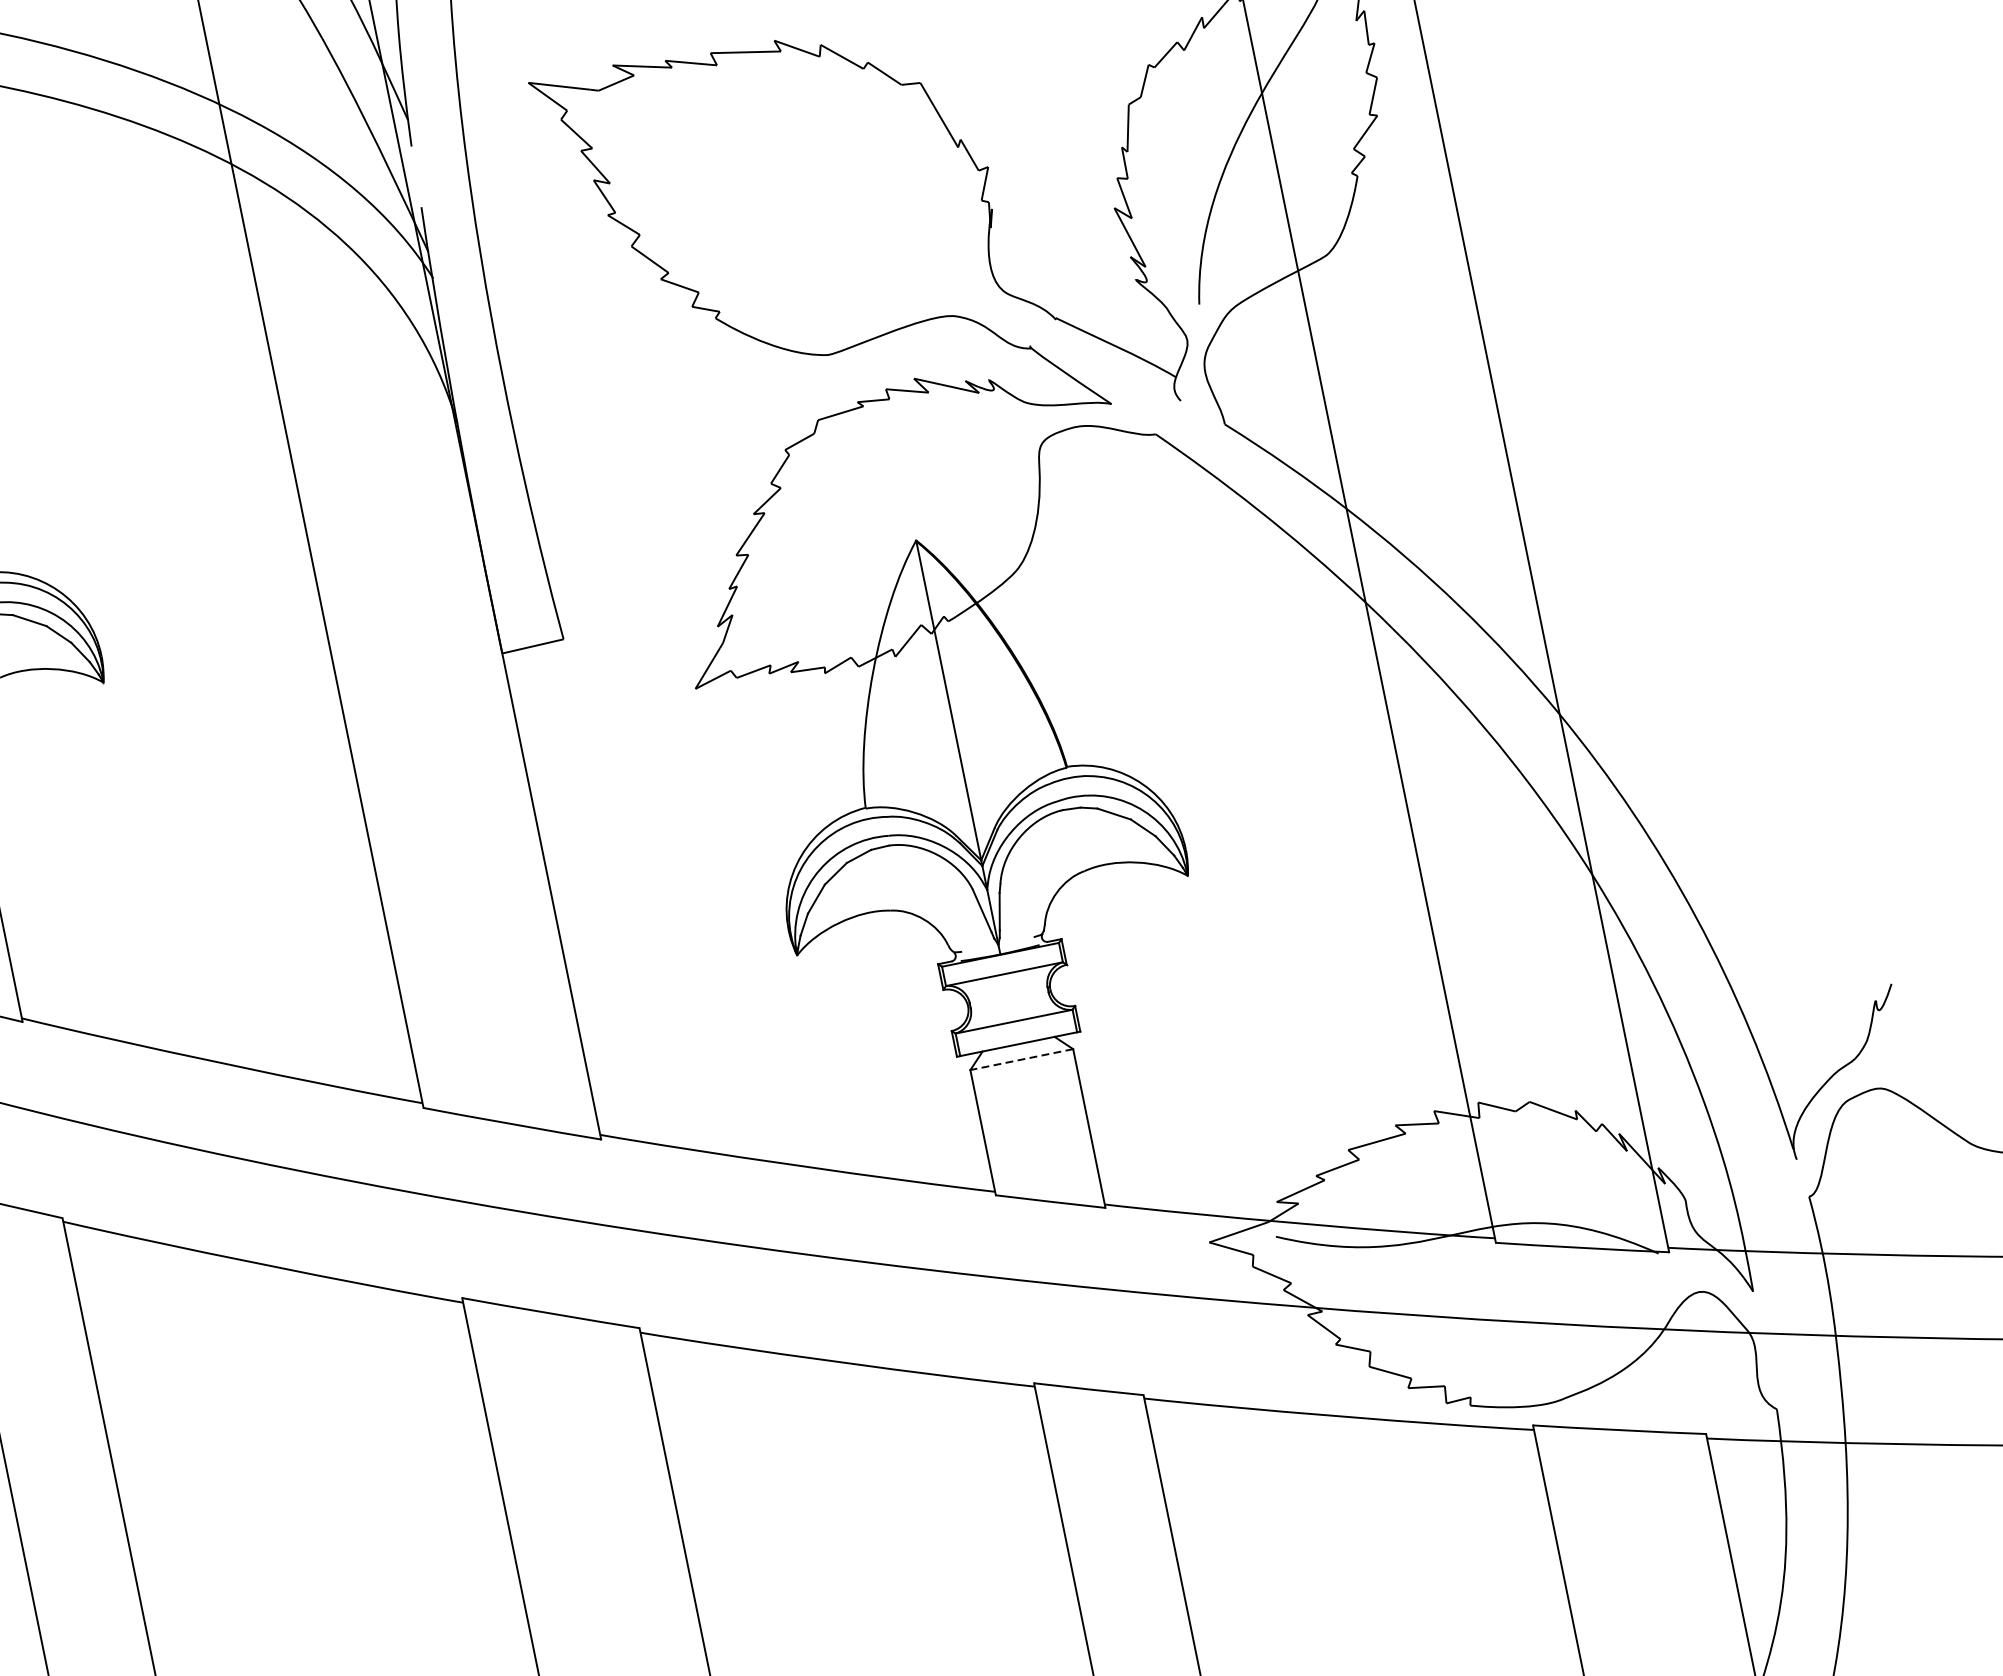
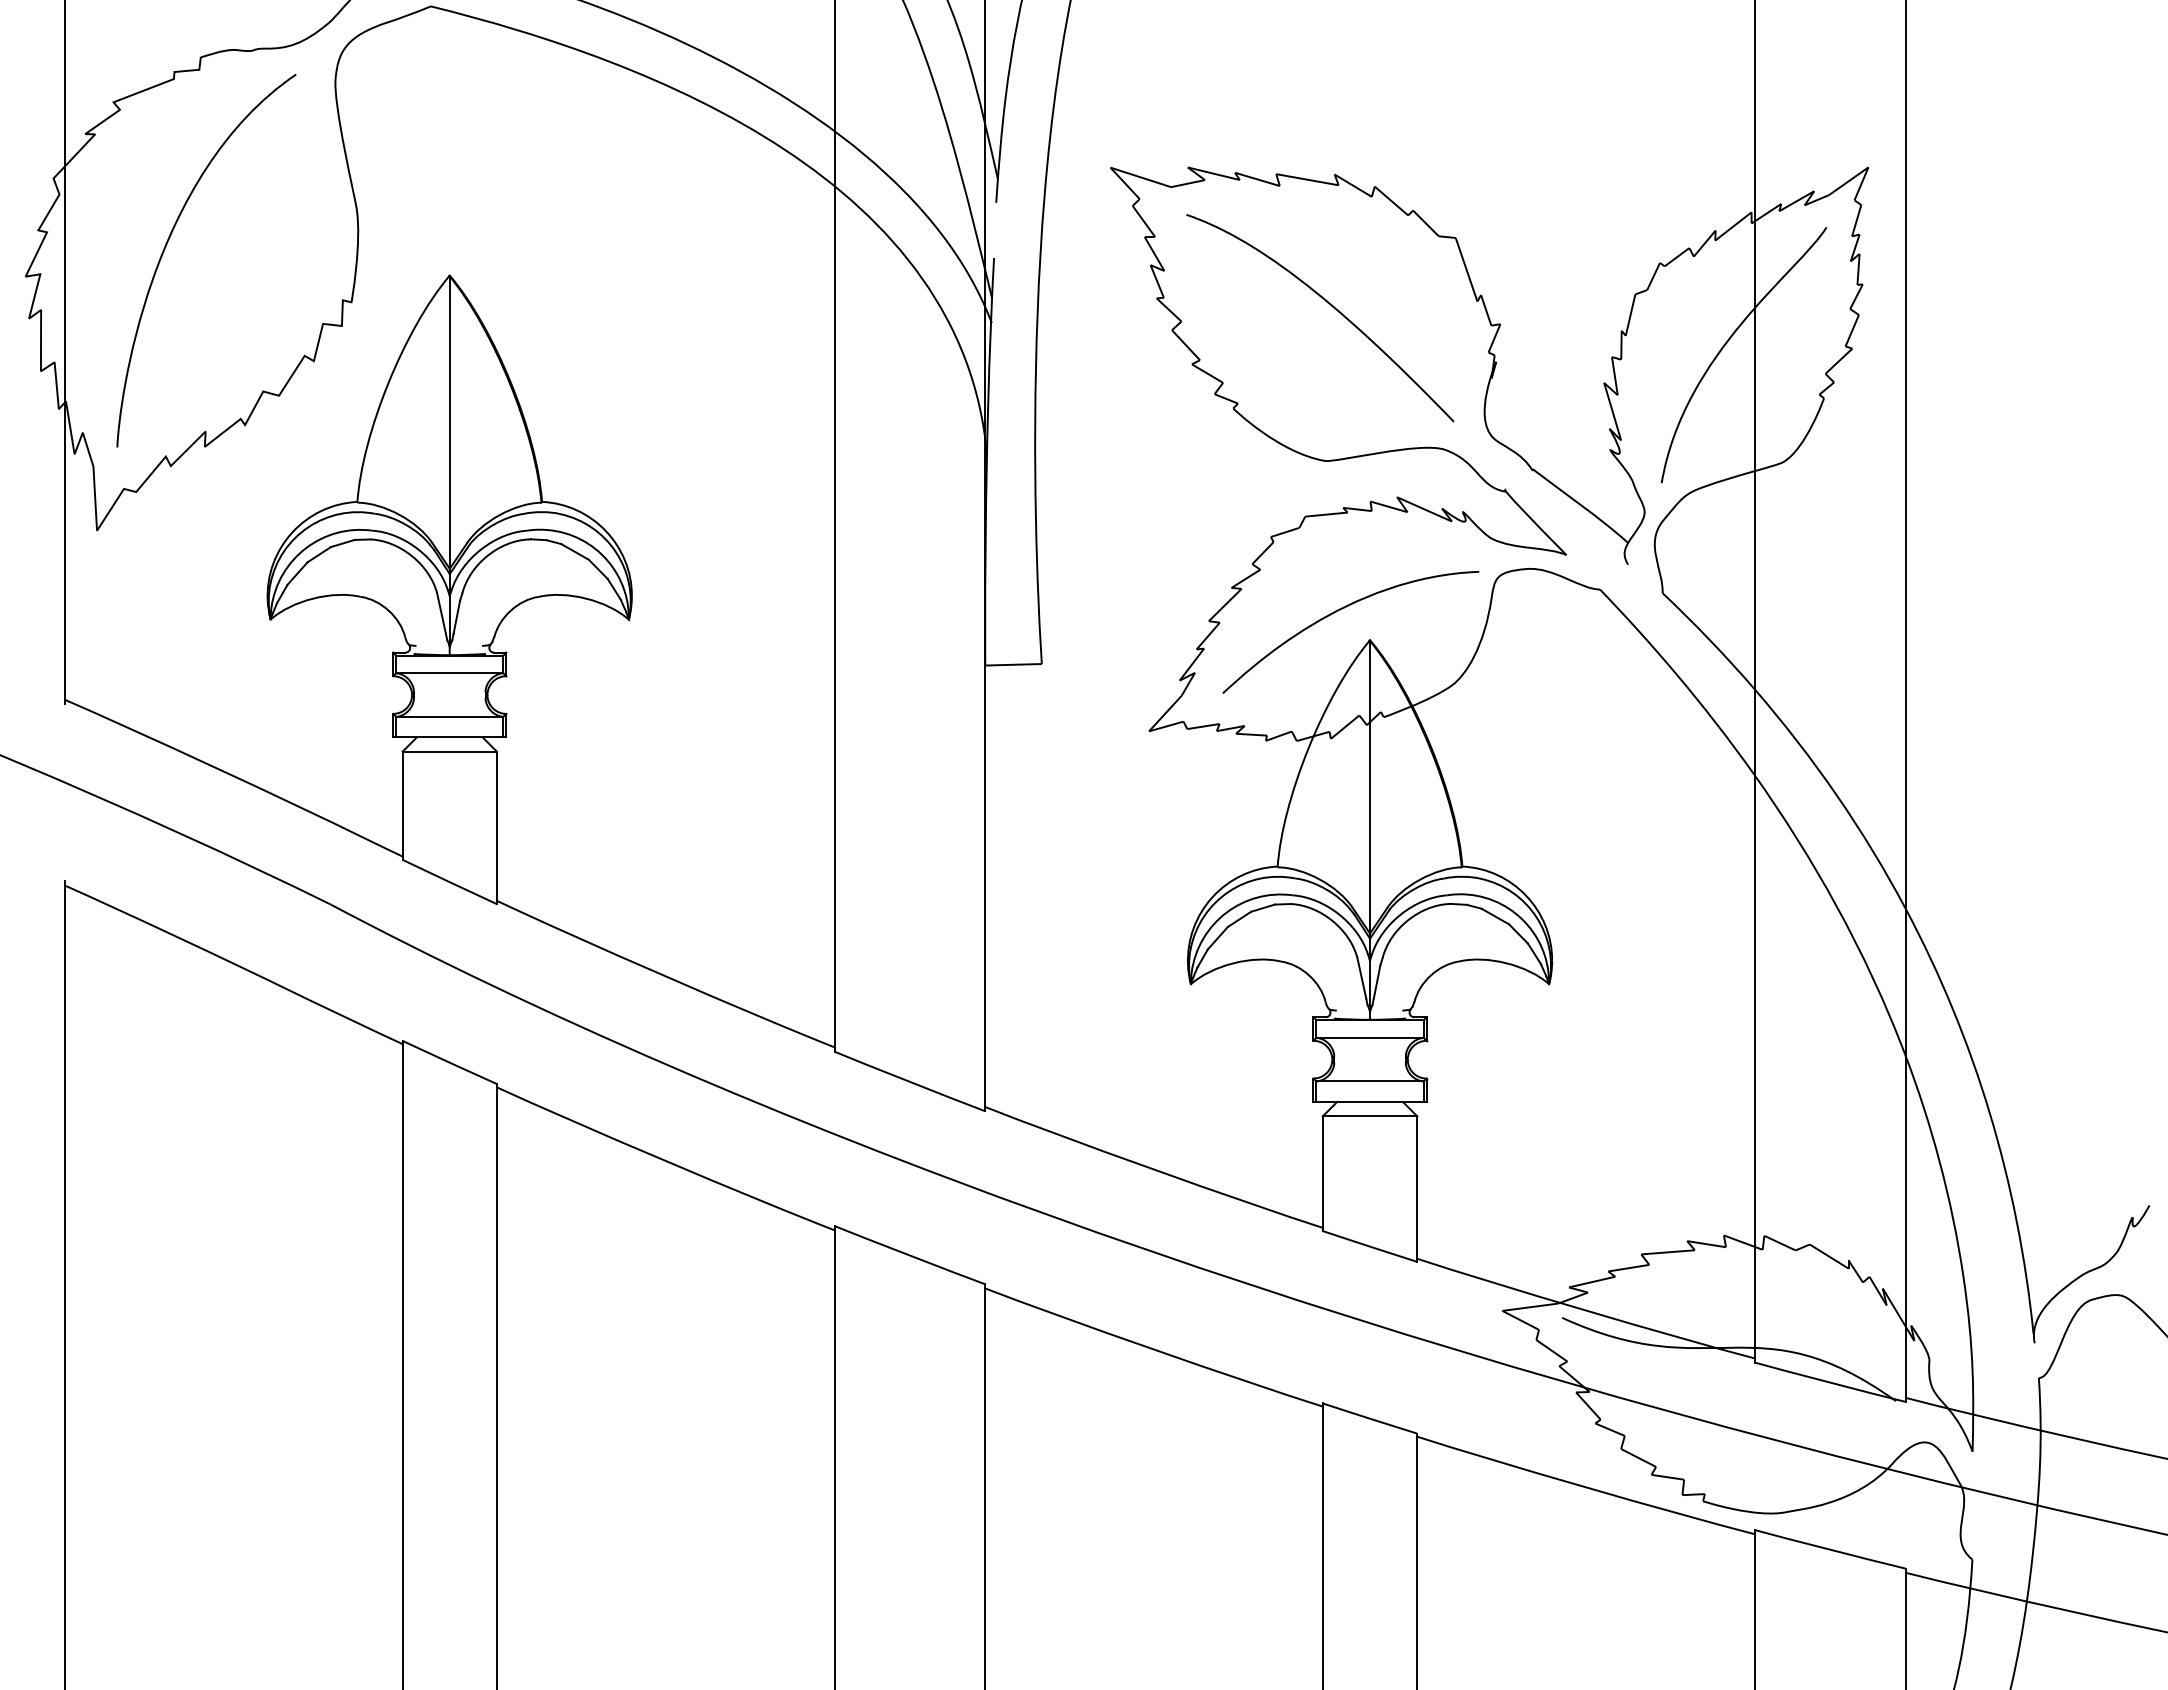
curve: (800, 185) -> (1331, 306), added
curve: (877, 514) -> (1340, 610), added
line: (1021, 1059) -> (1369, 1116), dashed -> solid

